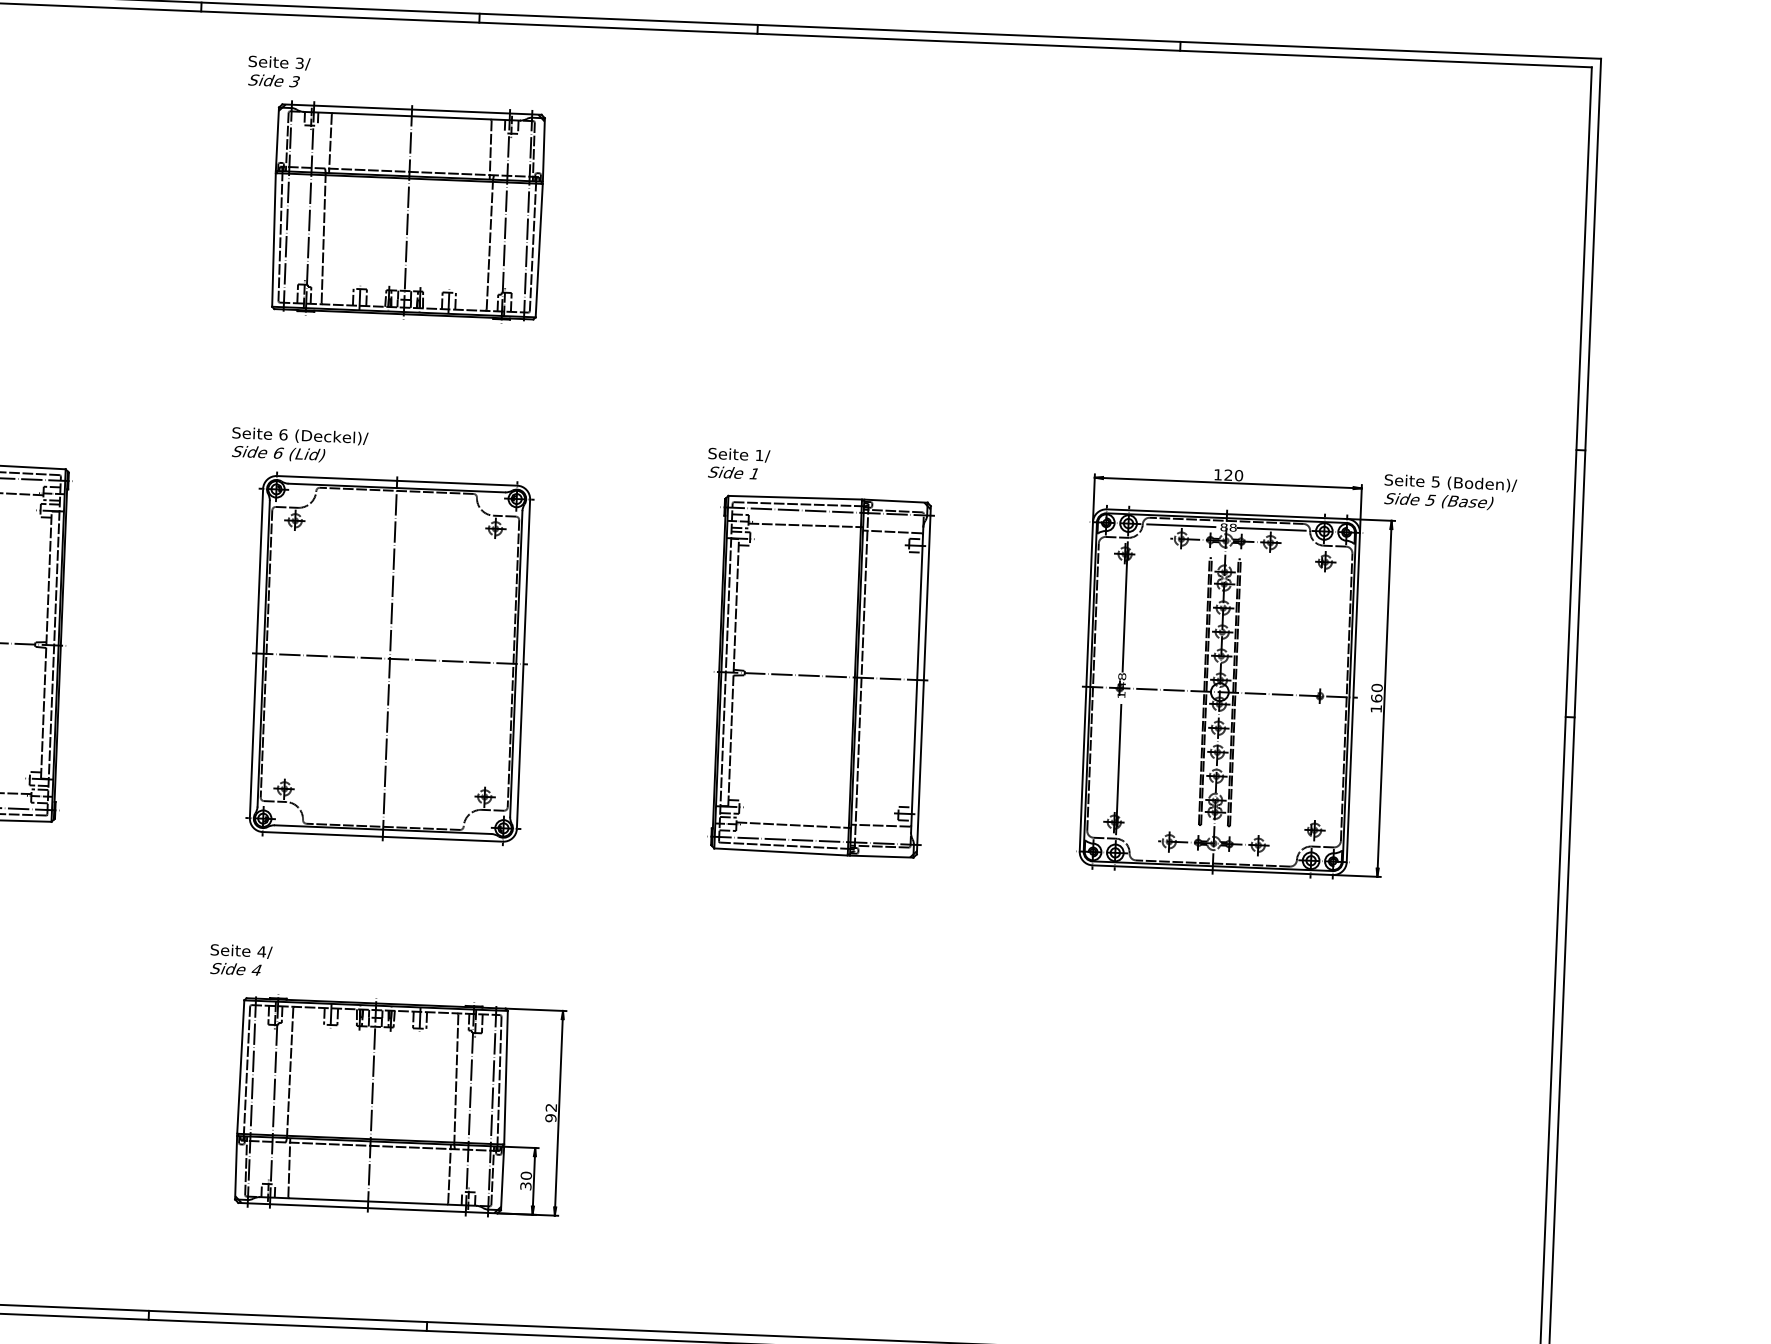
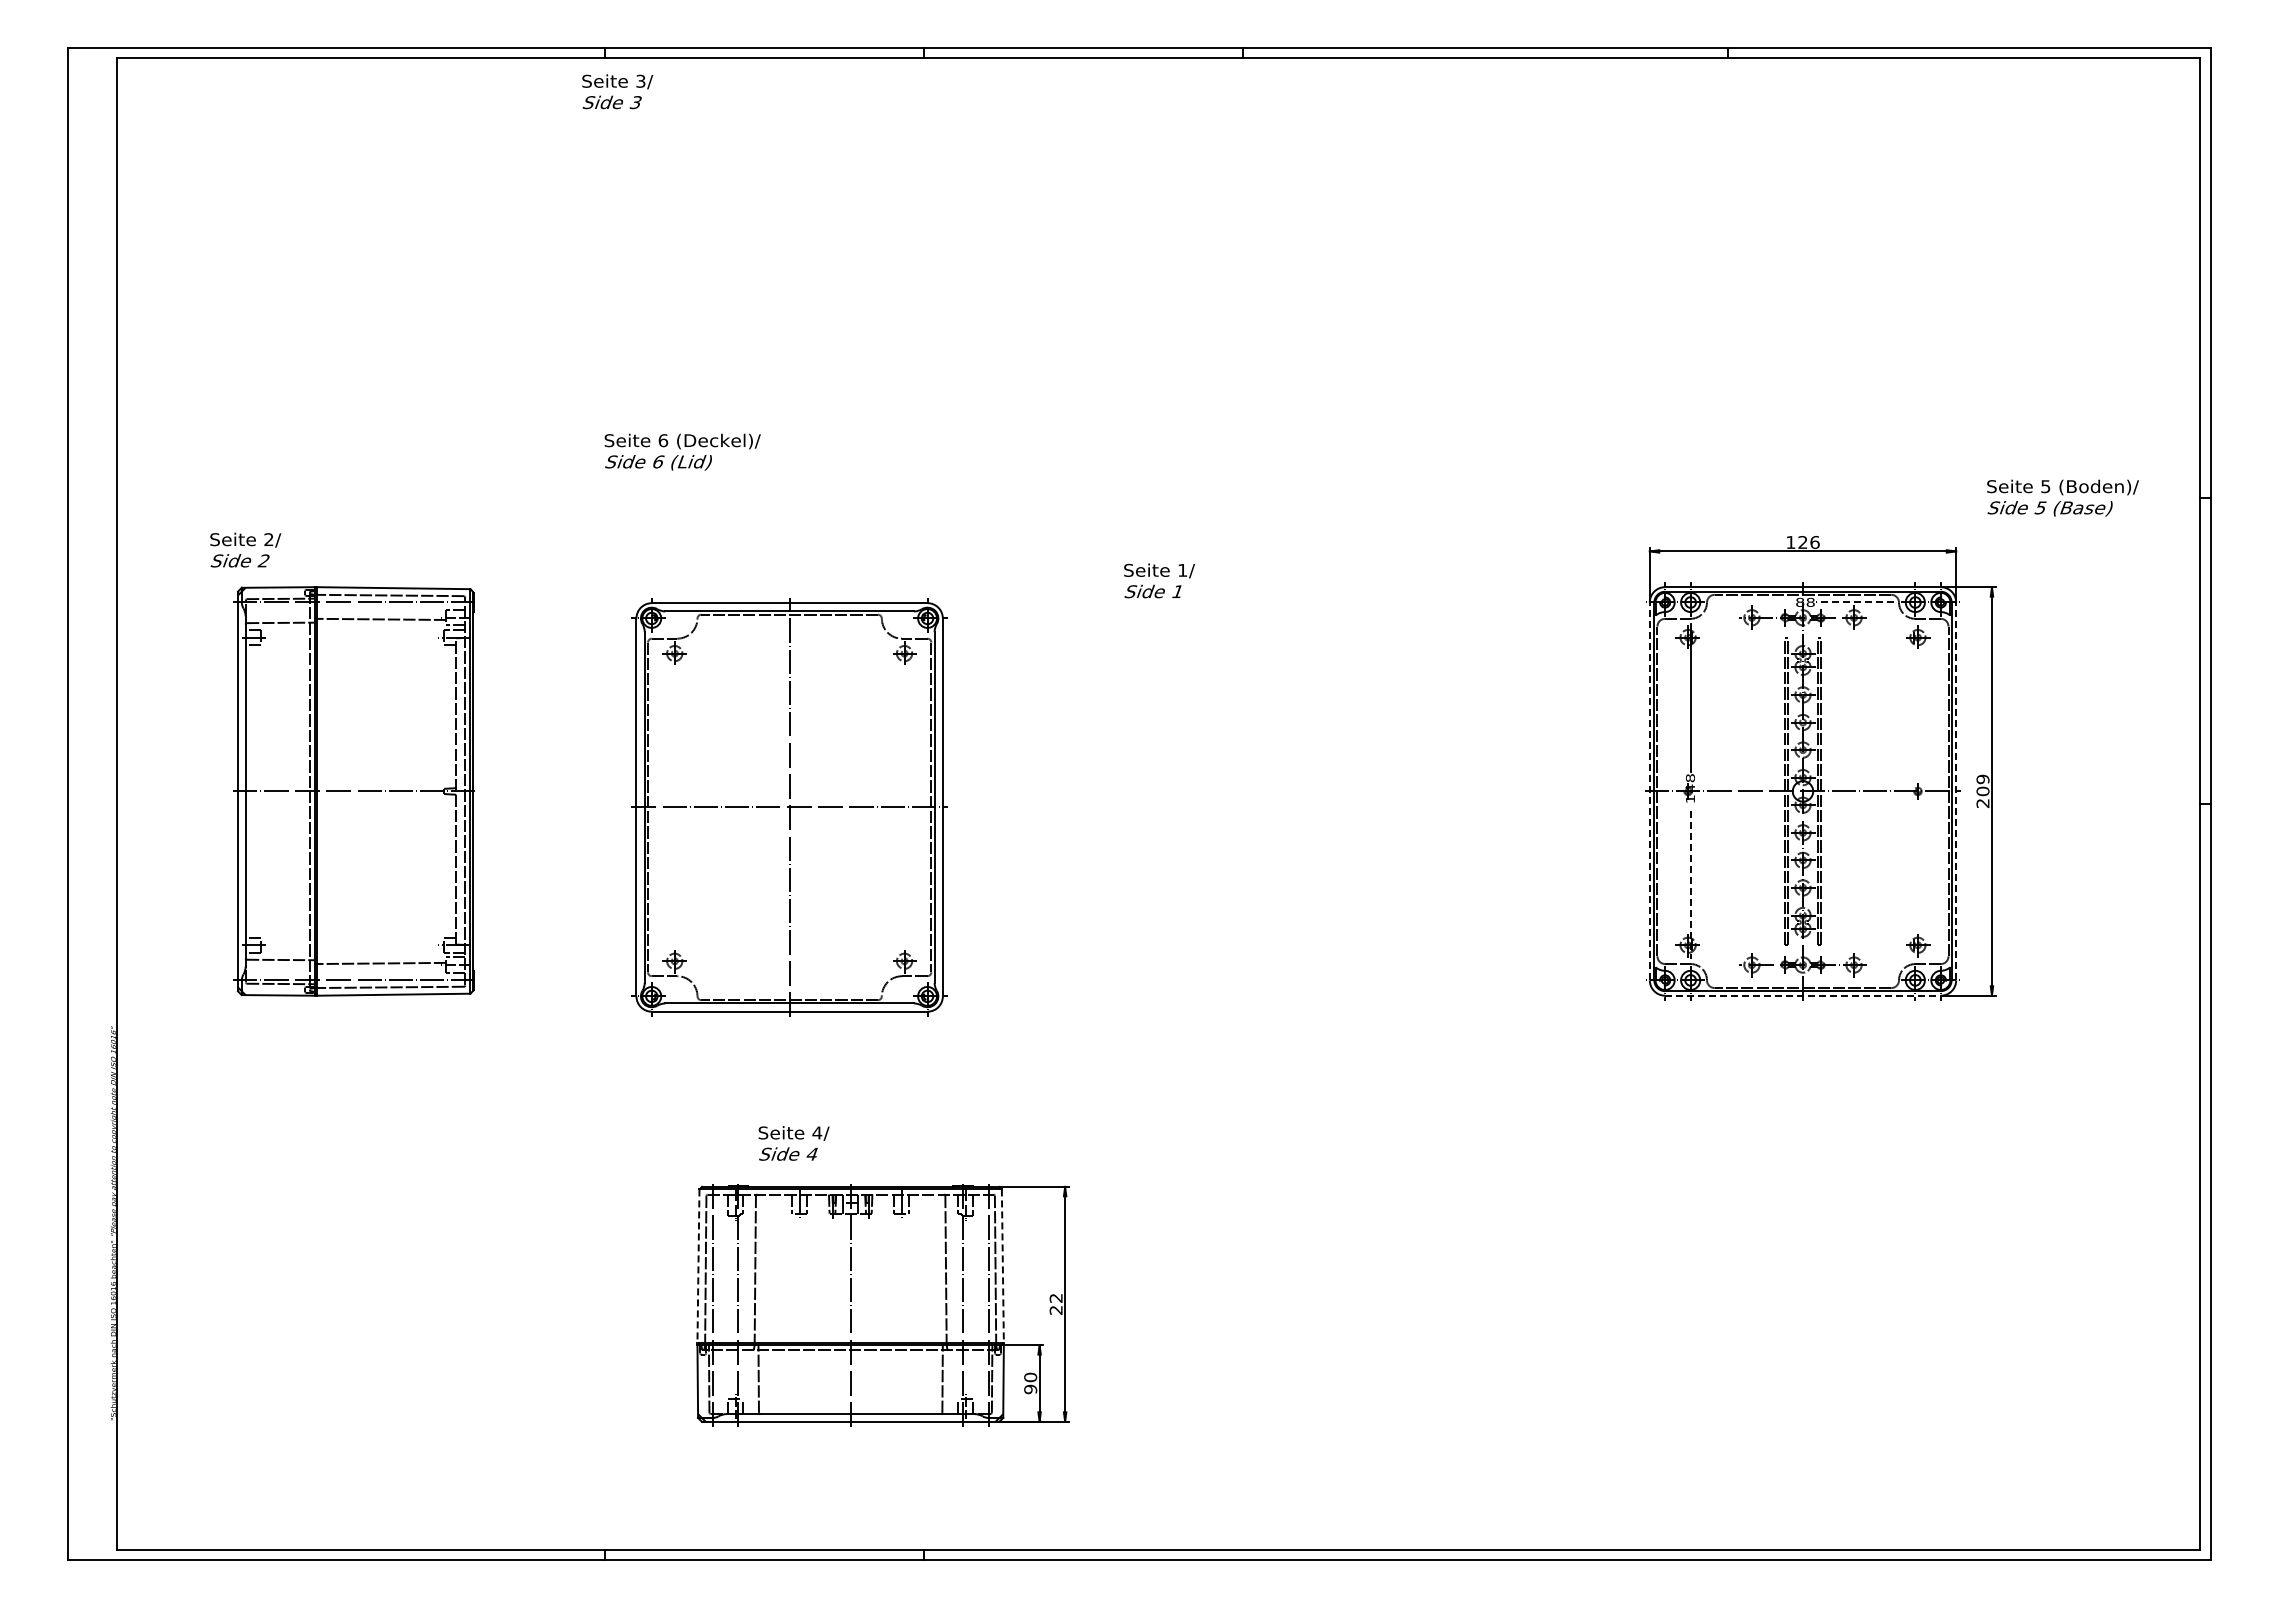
text: (279, 71) -> (617, 91), moved
part: (407, 211) -> (850, 277), removed
text: (299, 444) -> (682, 451), moved
text: (738, 463) -> (1159, 580), moved
text: (1238, 475) -> (1814, 542), 120 -> 126
text: (1450, 492) -> (2062, 497), moved
line: (1181, 525) -> (1751, 602), removed
line: (1271, 529) -> (1854, 602), solid -> dashed
part: (389, 658) -> (789, 807), moved
part: (820, 676) -> (1344, 791), removed
line: (1086, 686) -> (1649, 791), solid -> dashed
line: (1353, 697) -> (1956, 791), solid -> dashed
text: (1376, 698) -> (1982, 791), 160 -> 209
line: (1118, 770) -> (1690, 885), solid -> dashed
line: (1213, 870) -> (1803, 995), solid -> dashed
text: (240, 960) -> (793, 1143), moved
line: (240, 1067) -> (698, 1266), solid -> dashed
line: (505, 1078) -> (1002, 1266), solid -> dashed
text: (550, 1118) -> (1055, 1310), 92 -> 22
text: (525, 1186) -> (1030, 1389), 30 -> 90

